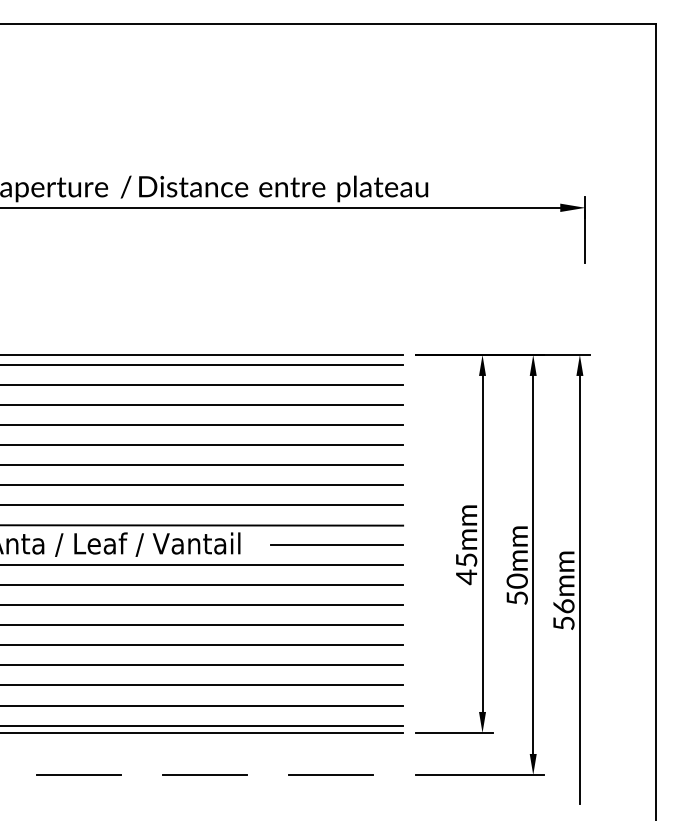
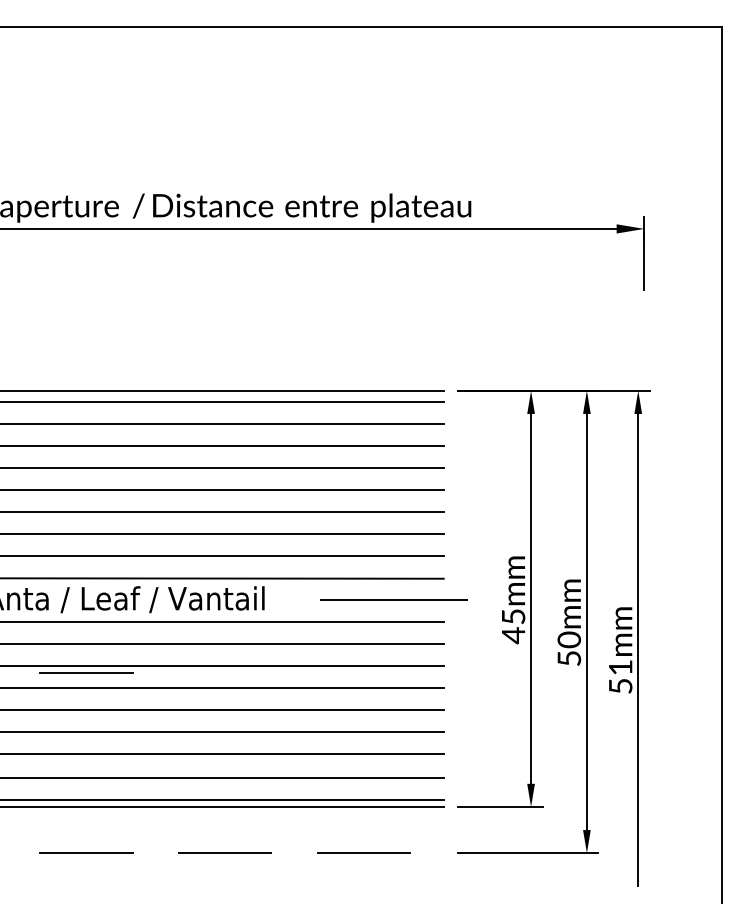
line: (336, 544) -> (393, 599), moved
text: (563, 606) -> (620, 667), 56mm -> 51mm
line: (78, 610) -> (86, 672), added

